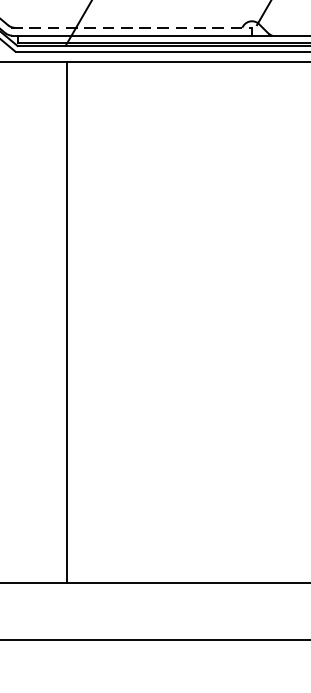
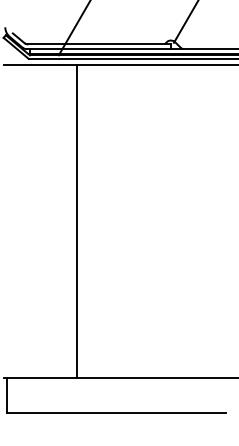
line: (133, 27) -> (99, 44), dashed -> solid
line: (66, 322) -> (77, 221), moved

